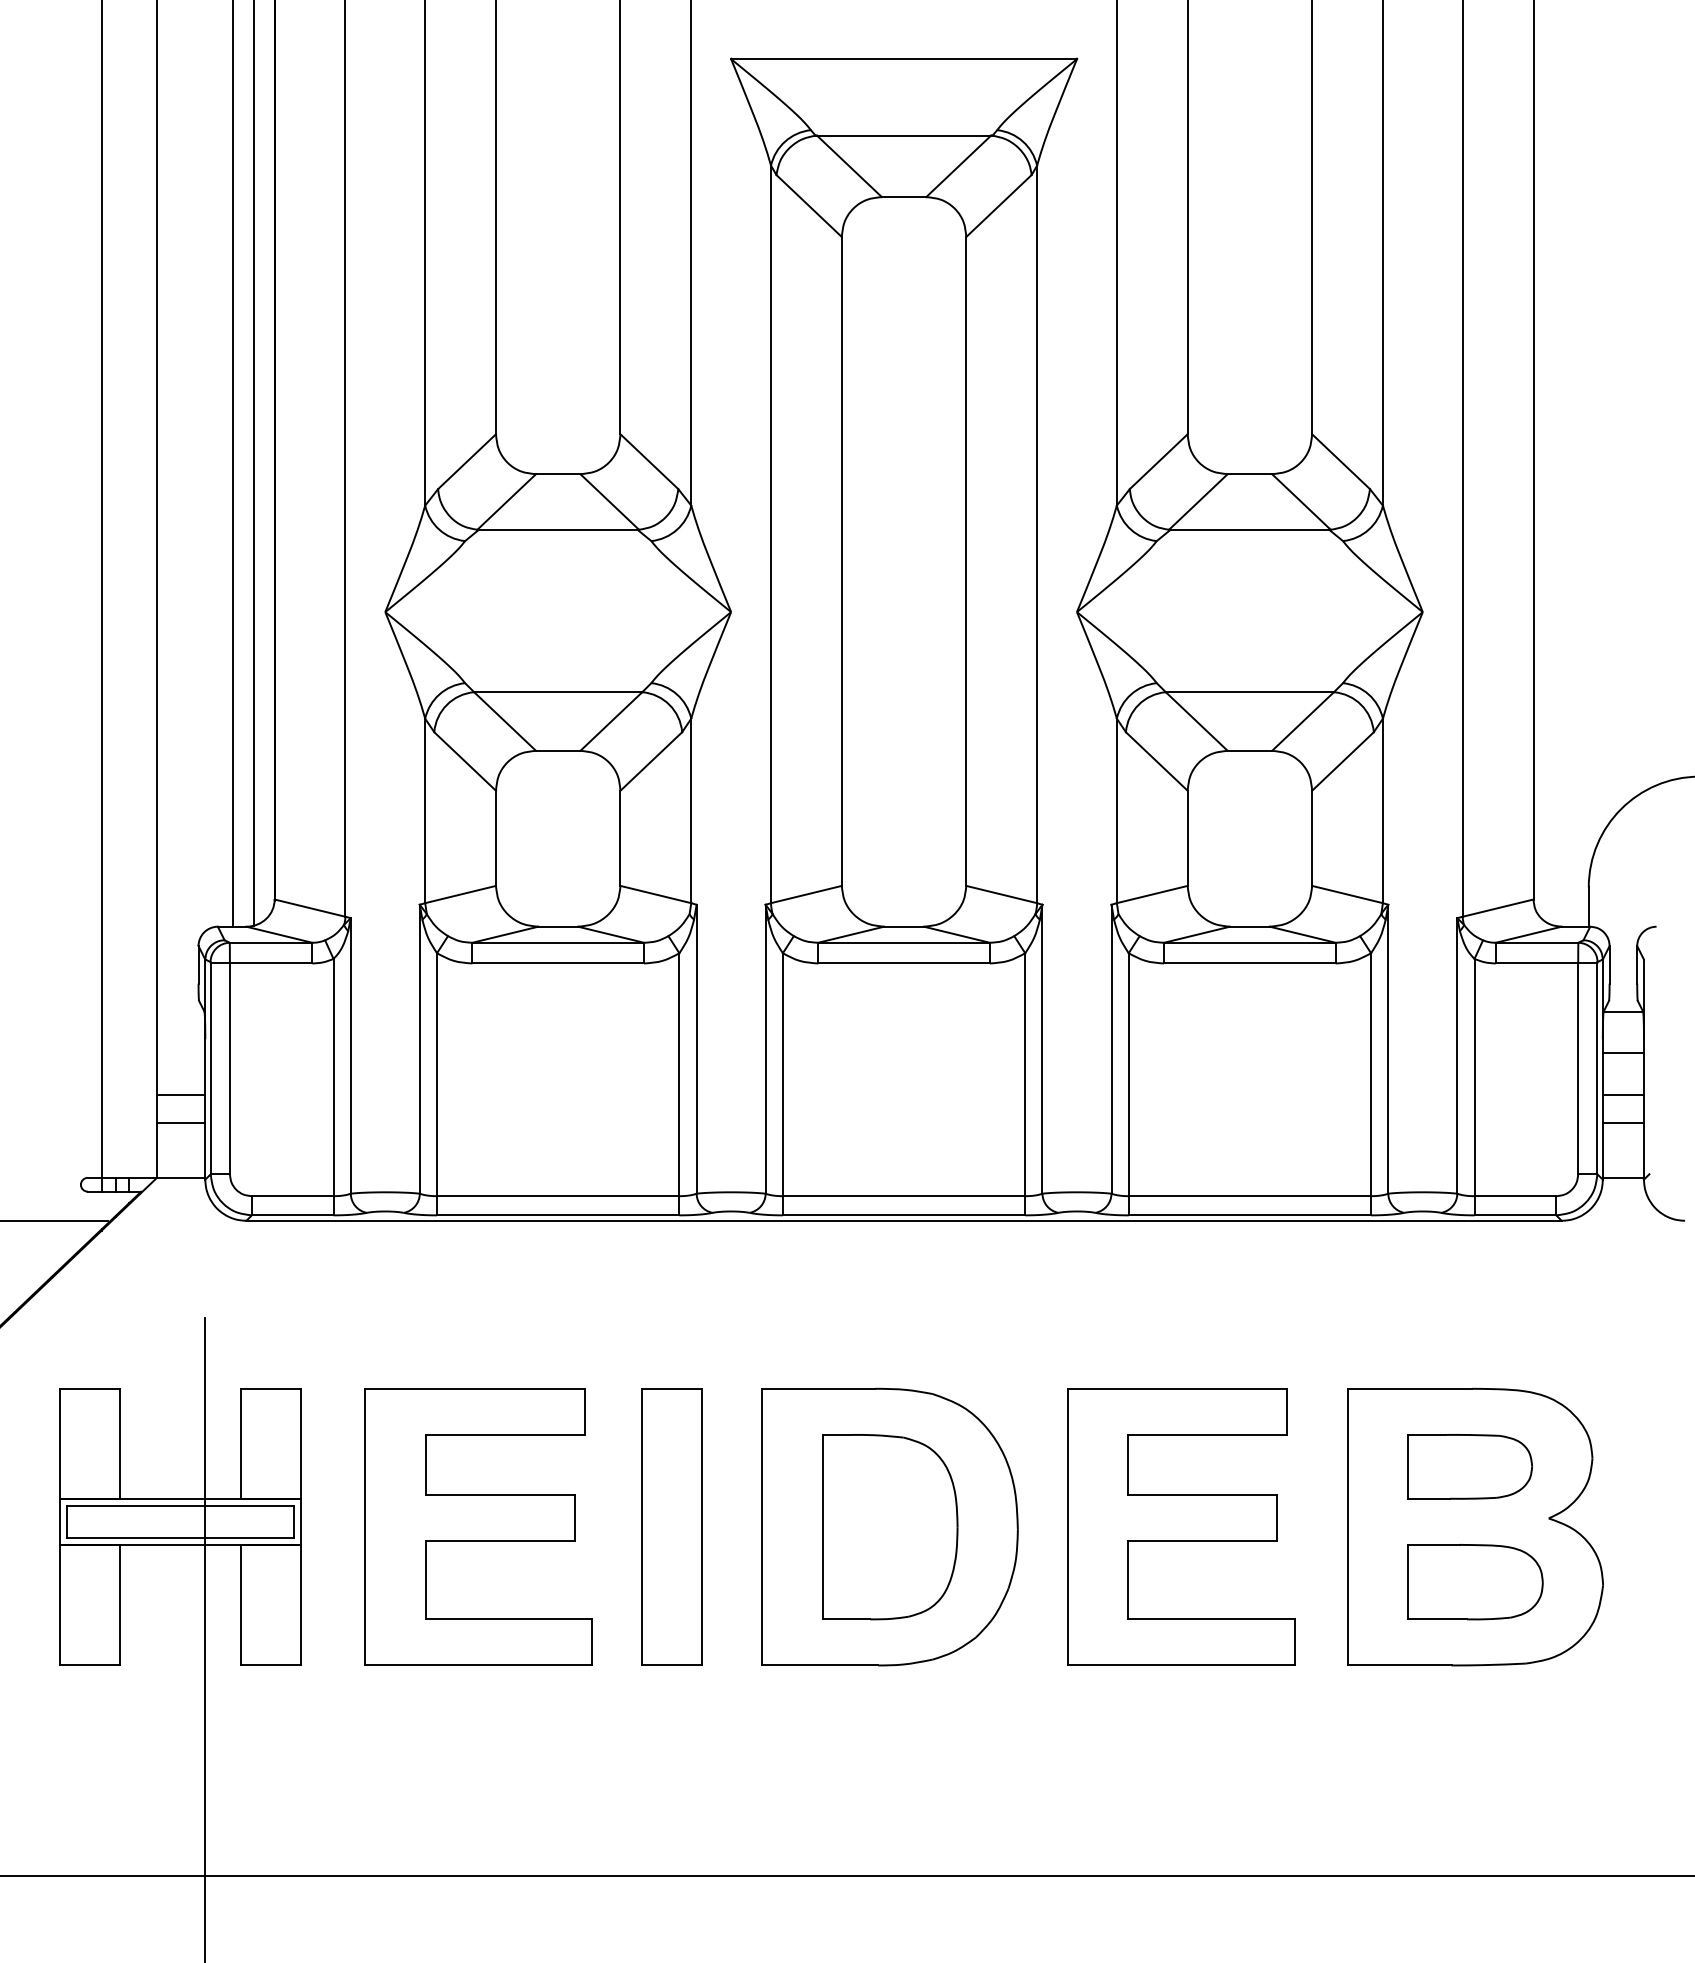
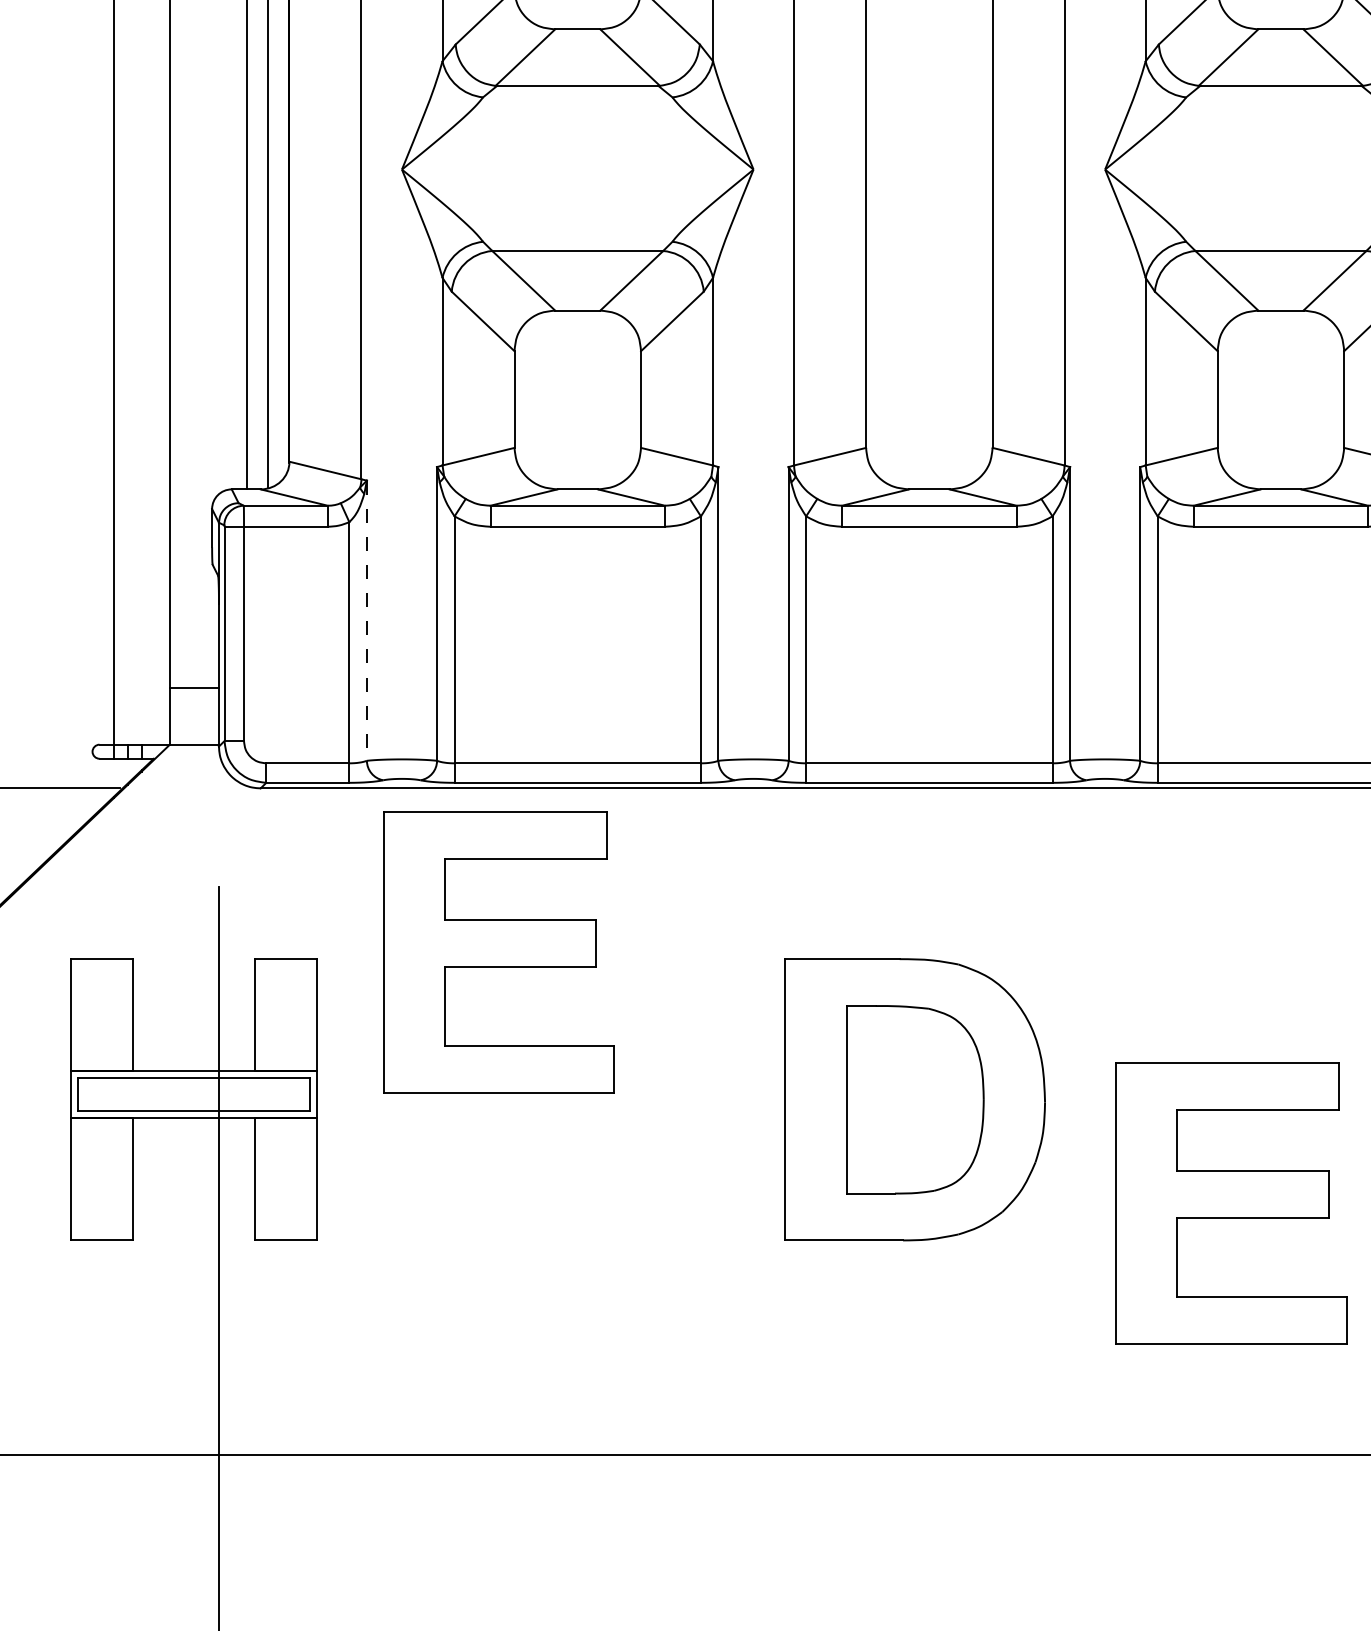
line: (350, 1055) -> (366, 620), solid -> dashed
line: (181, 1094) -> (194, 659), removed
part: (478, 1526) -> (498, 951), moved
part: (671, 1526) -> (692, 1099), removed
part: (1181, 1526) -> (1231, 1202), moved

